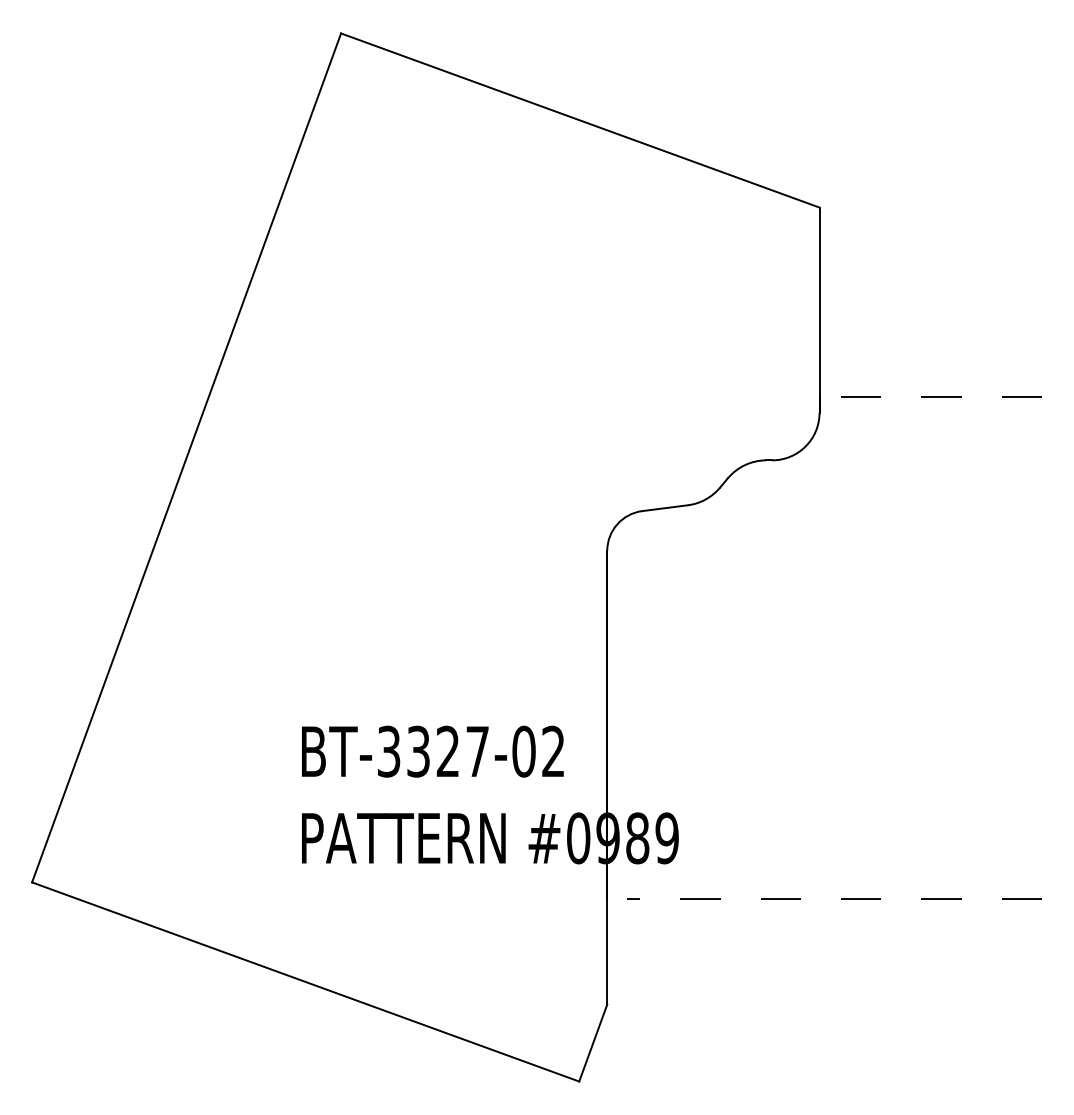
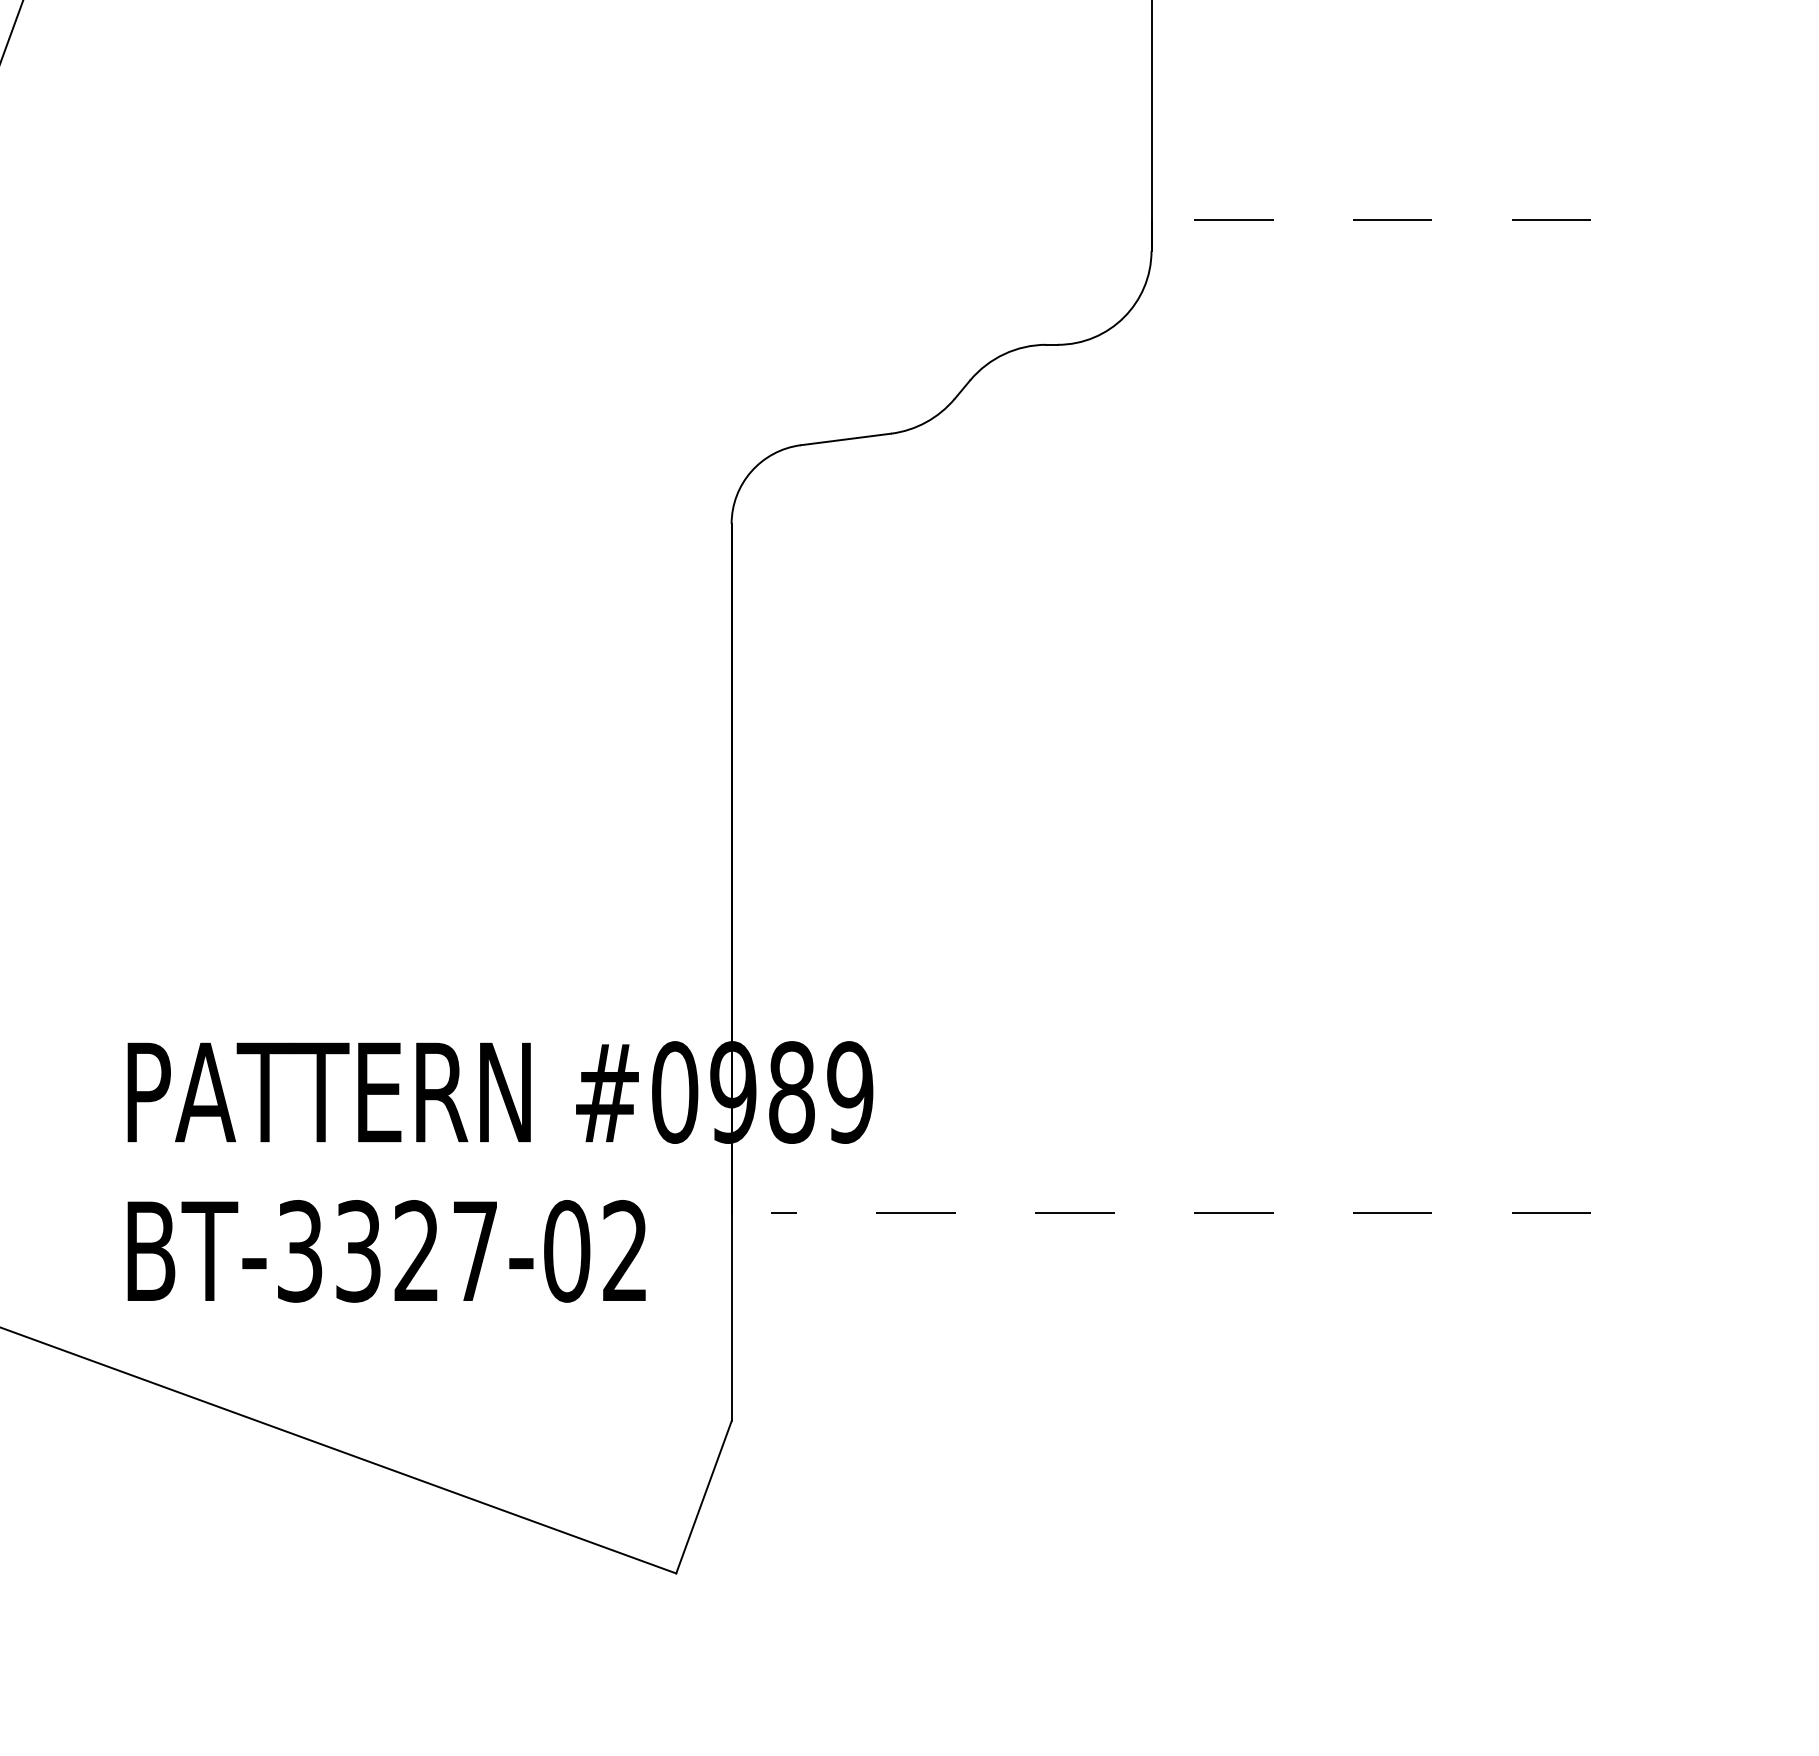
text: (432, 751) -> (385, 1250), moved

